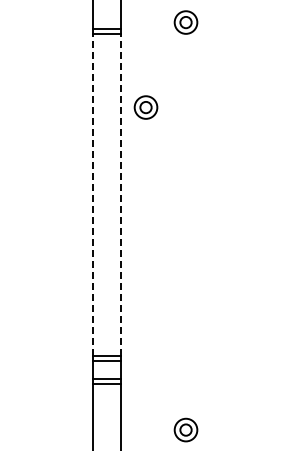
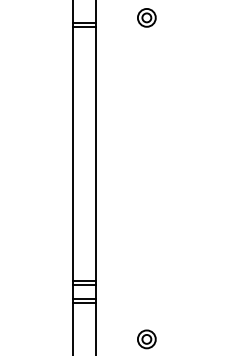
part: (145, 107) -> (114, 84), removed
line: (92, 195) -> (73, 154), dashed -> solid
line: (120, 195) -> (95, 154), dashed -> solid

